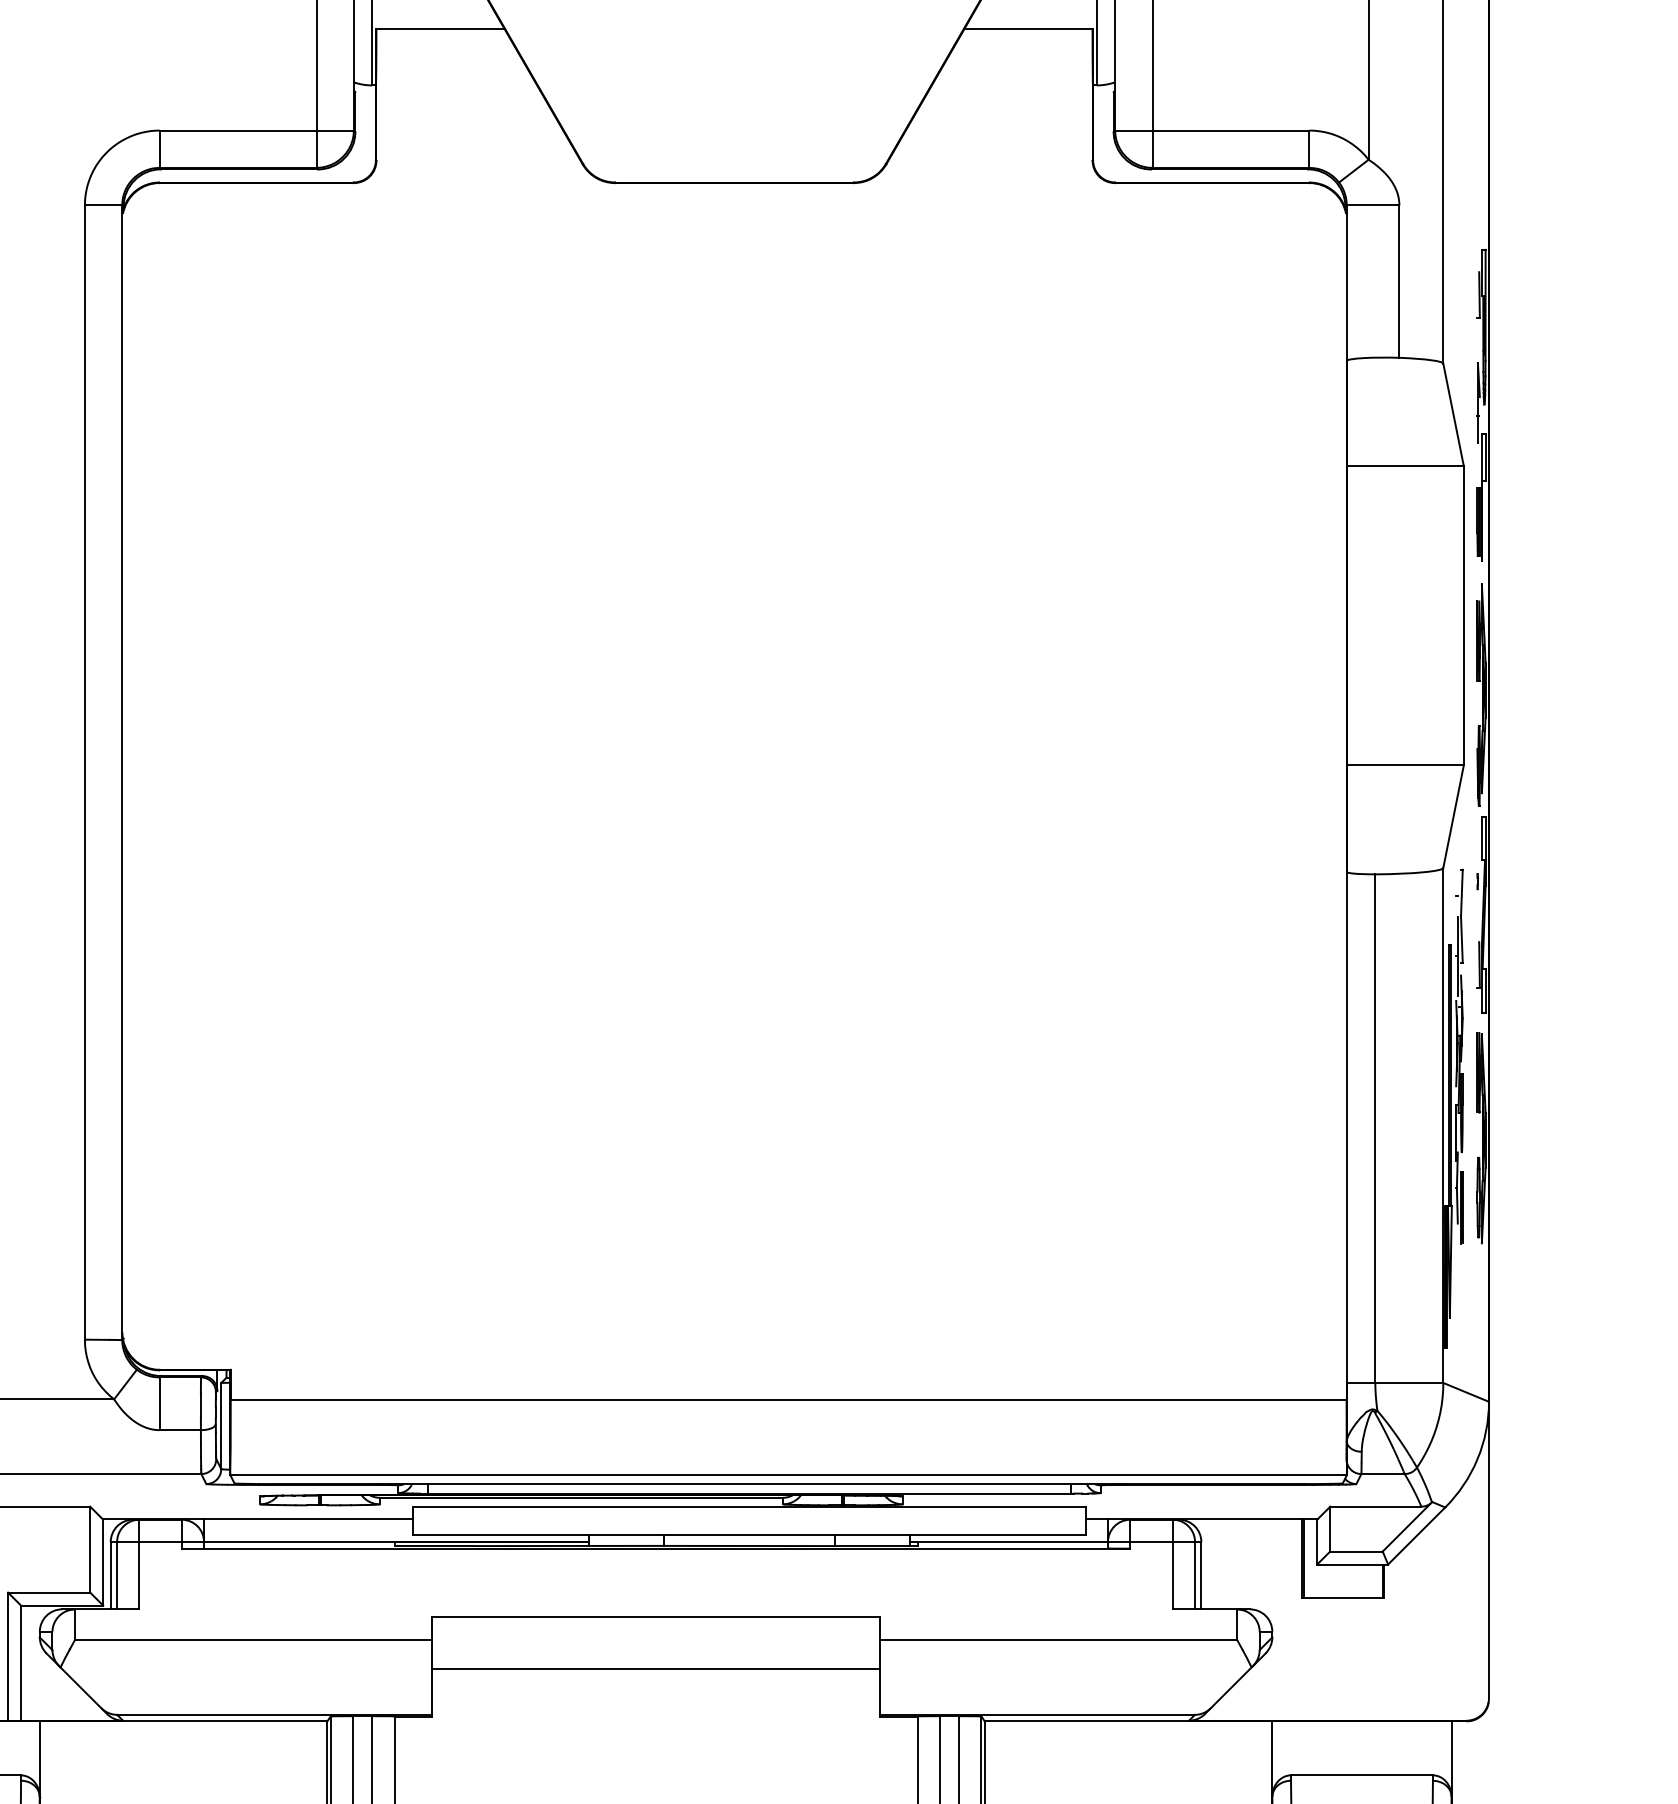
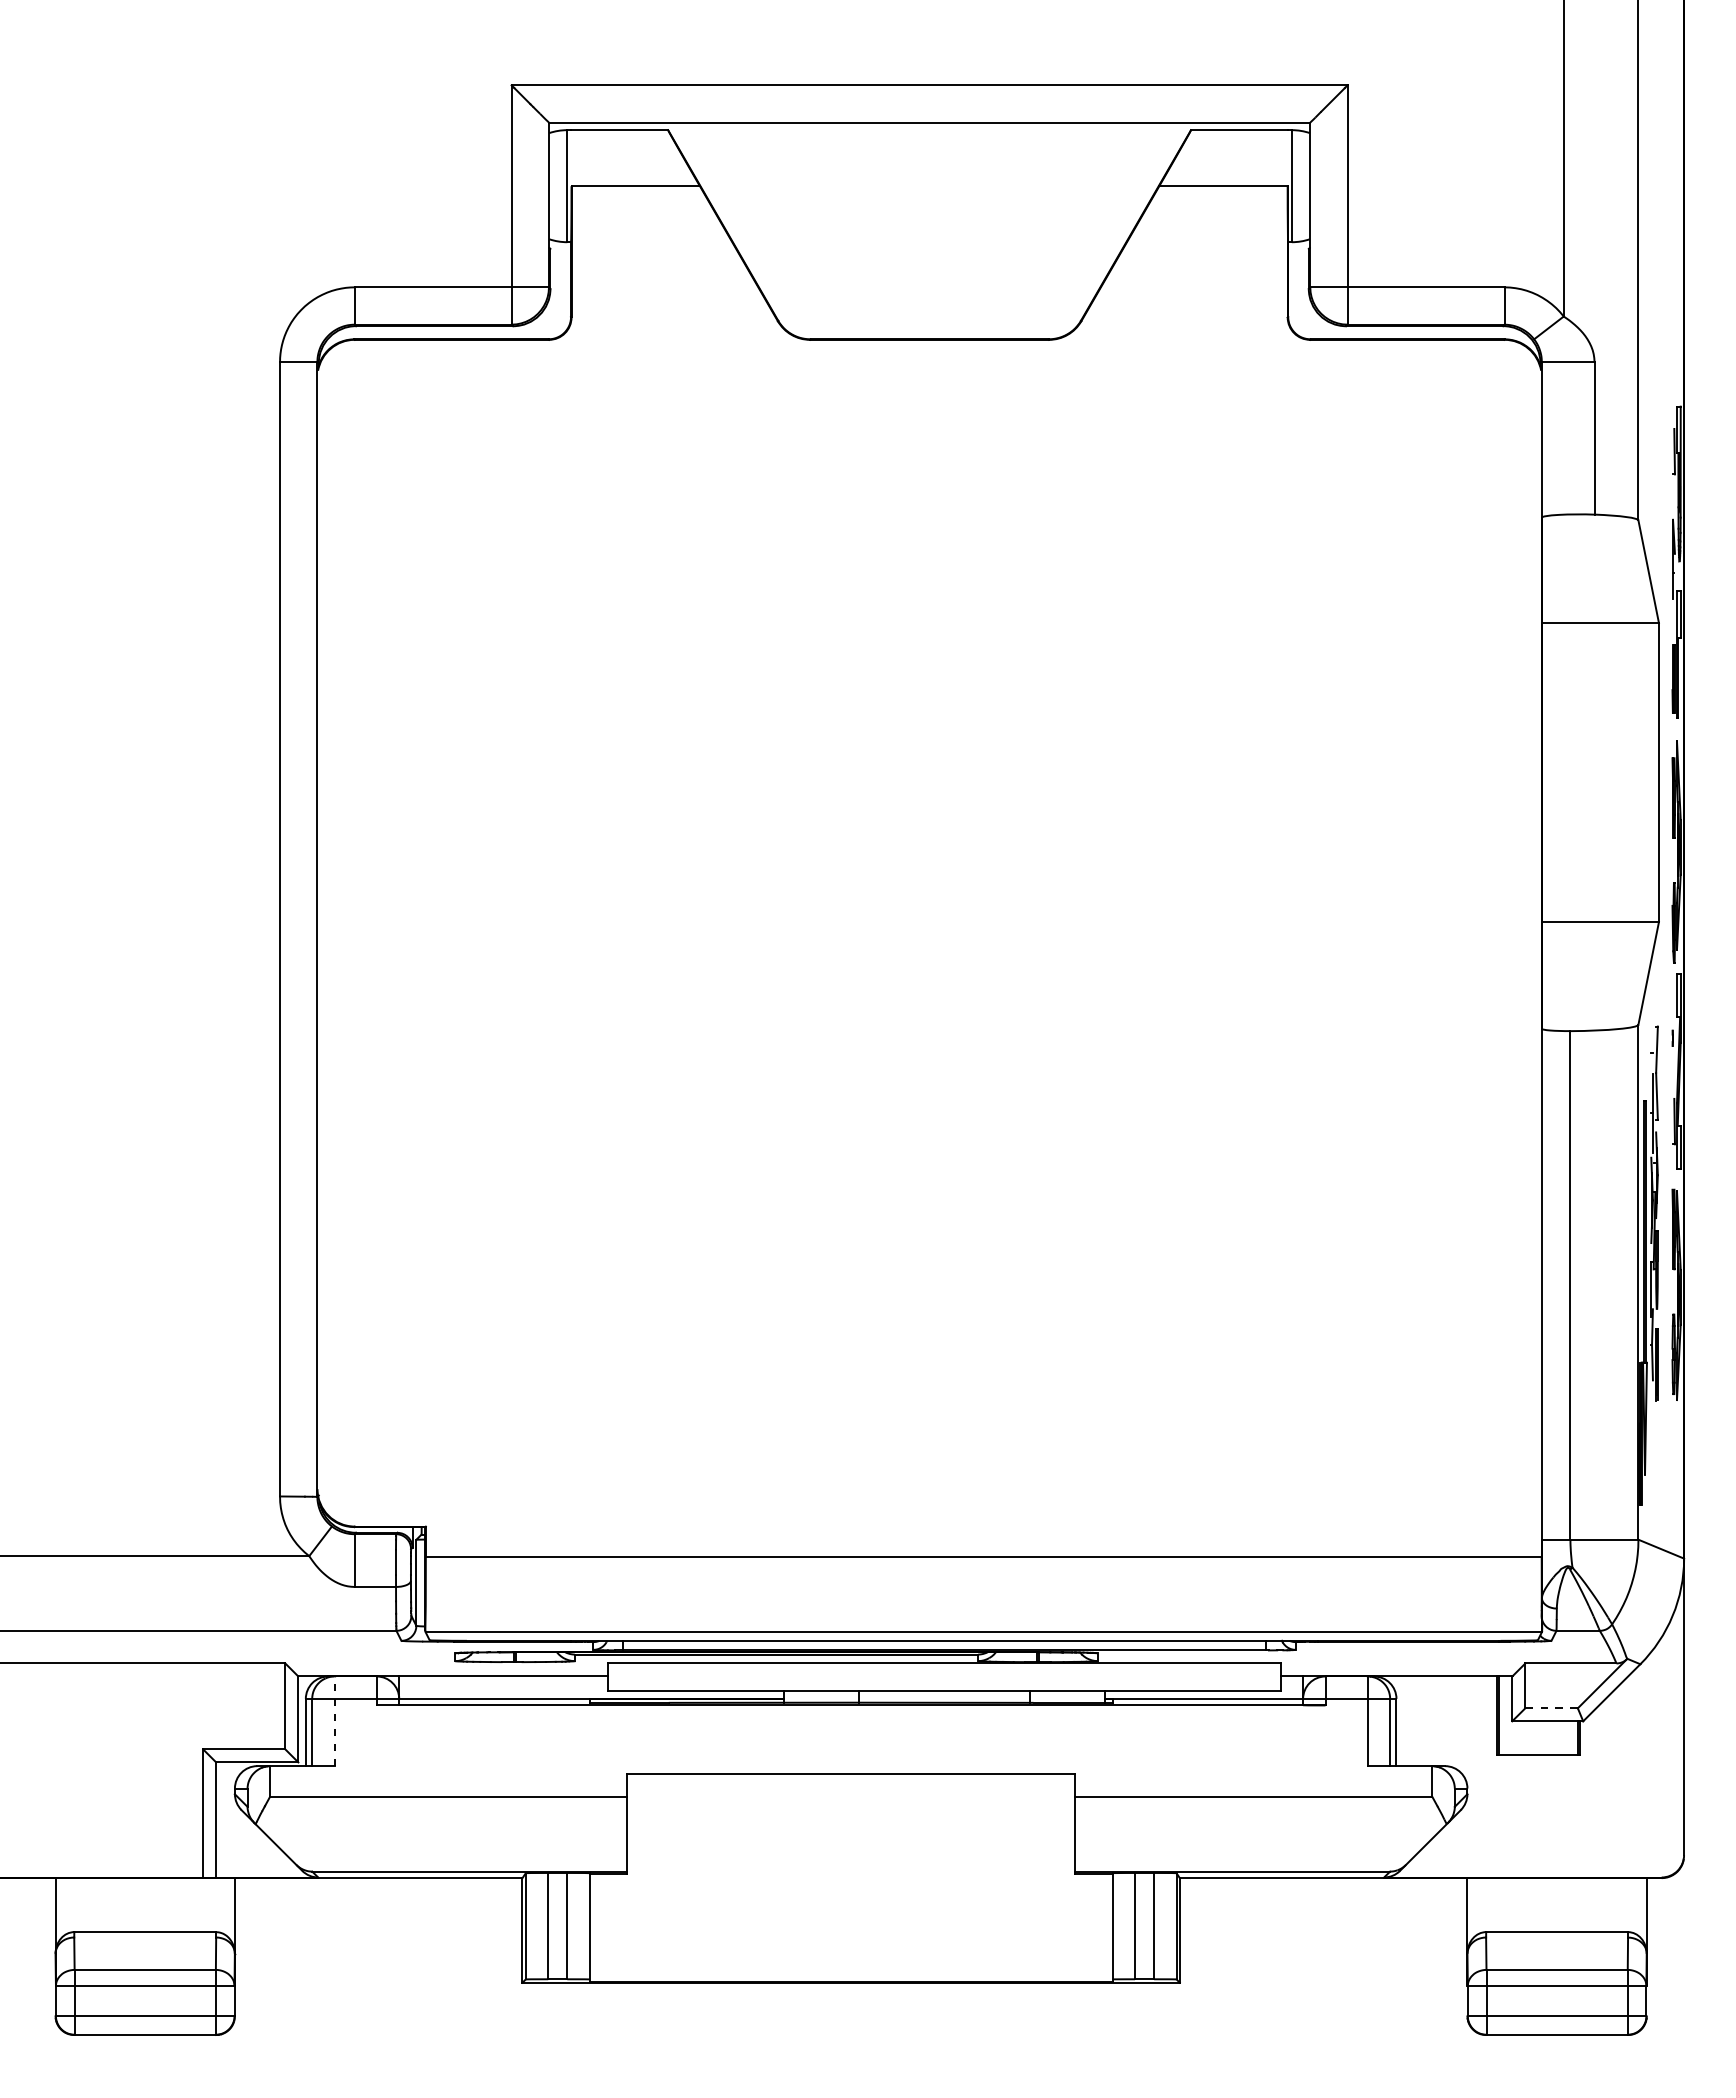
line: (1356, 1551) -> (1551, 1708), solid -> dashed
line: (139, 1564) -> (334, 1721), solid -> dashed
line: (656, 1668) -> (851, 1825), removed

